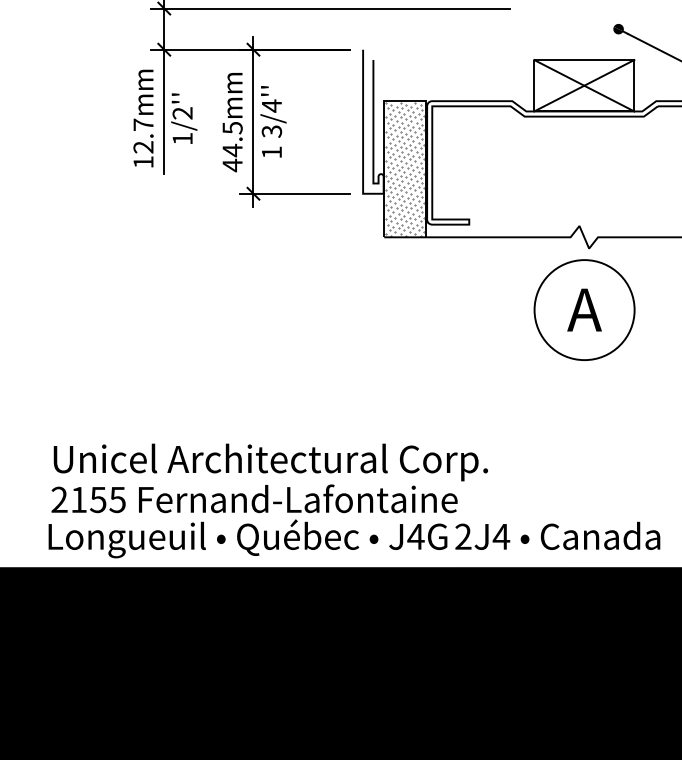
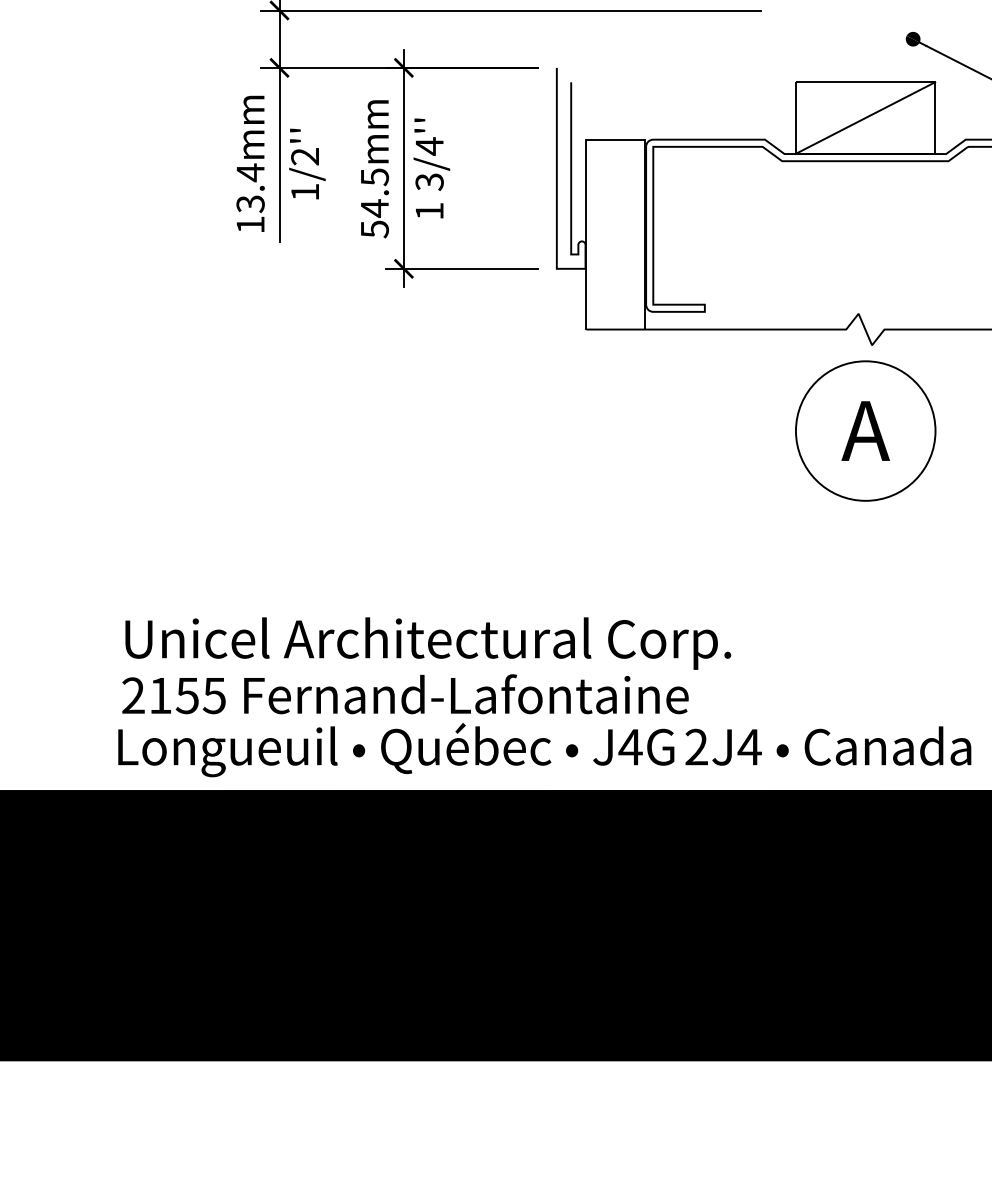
line: (584, 86) -> (865, 118), removed
text: (143, 135) -> (250, 187), 12.7mm -> 13.4mm
text: (233, 165) -> (375, 229), 44.5mm -> 54.5mm
hatch: (405, 169) -> (616, 234), removed

